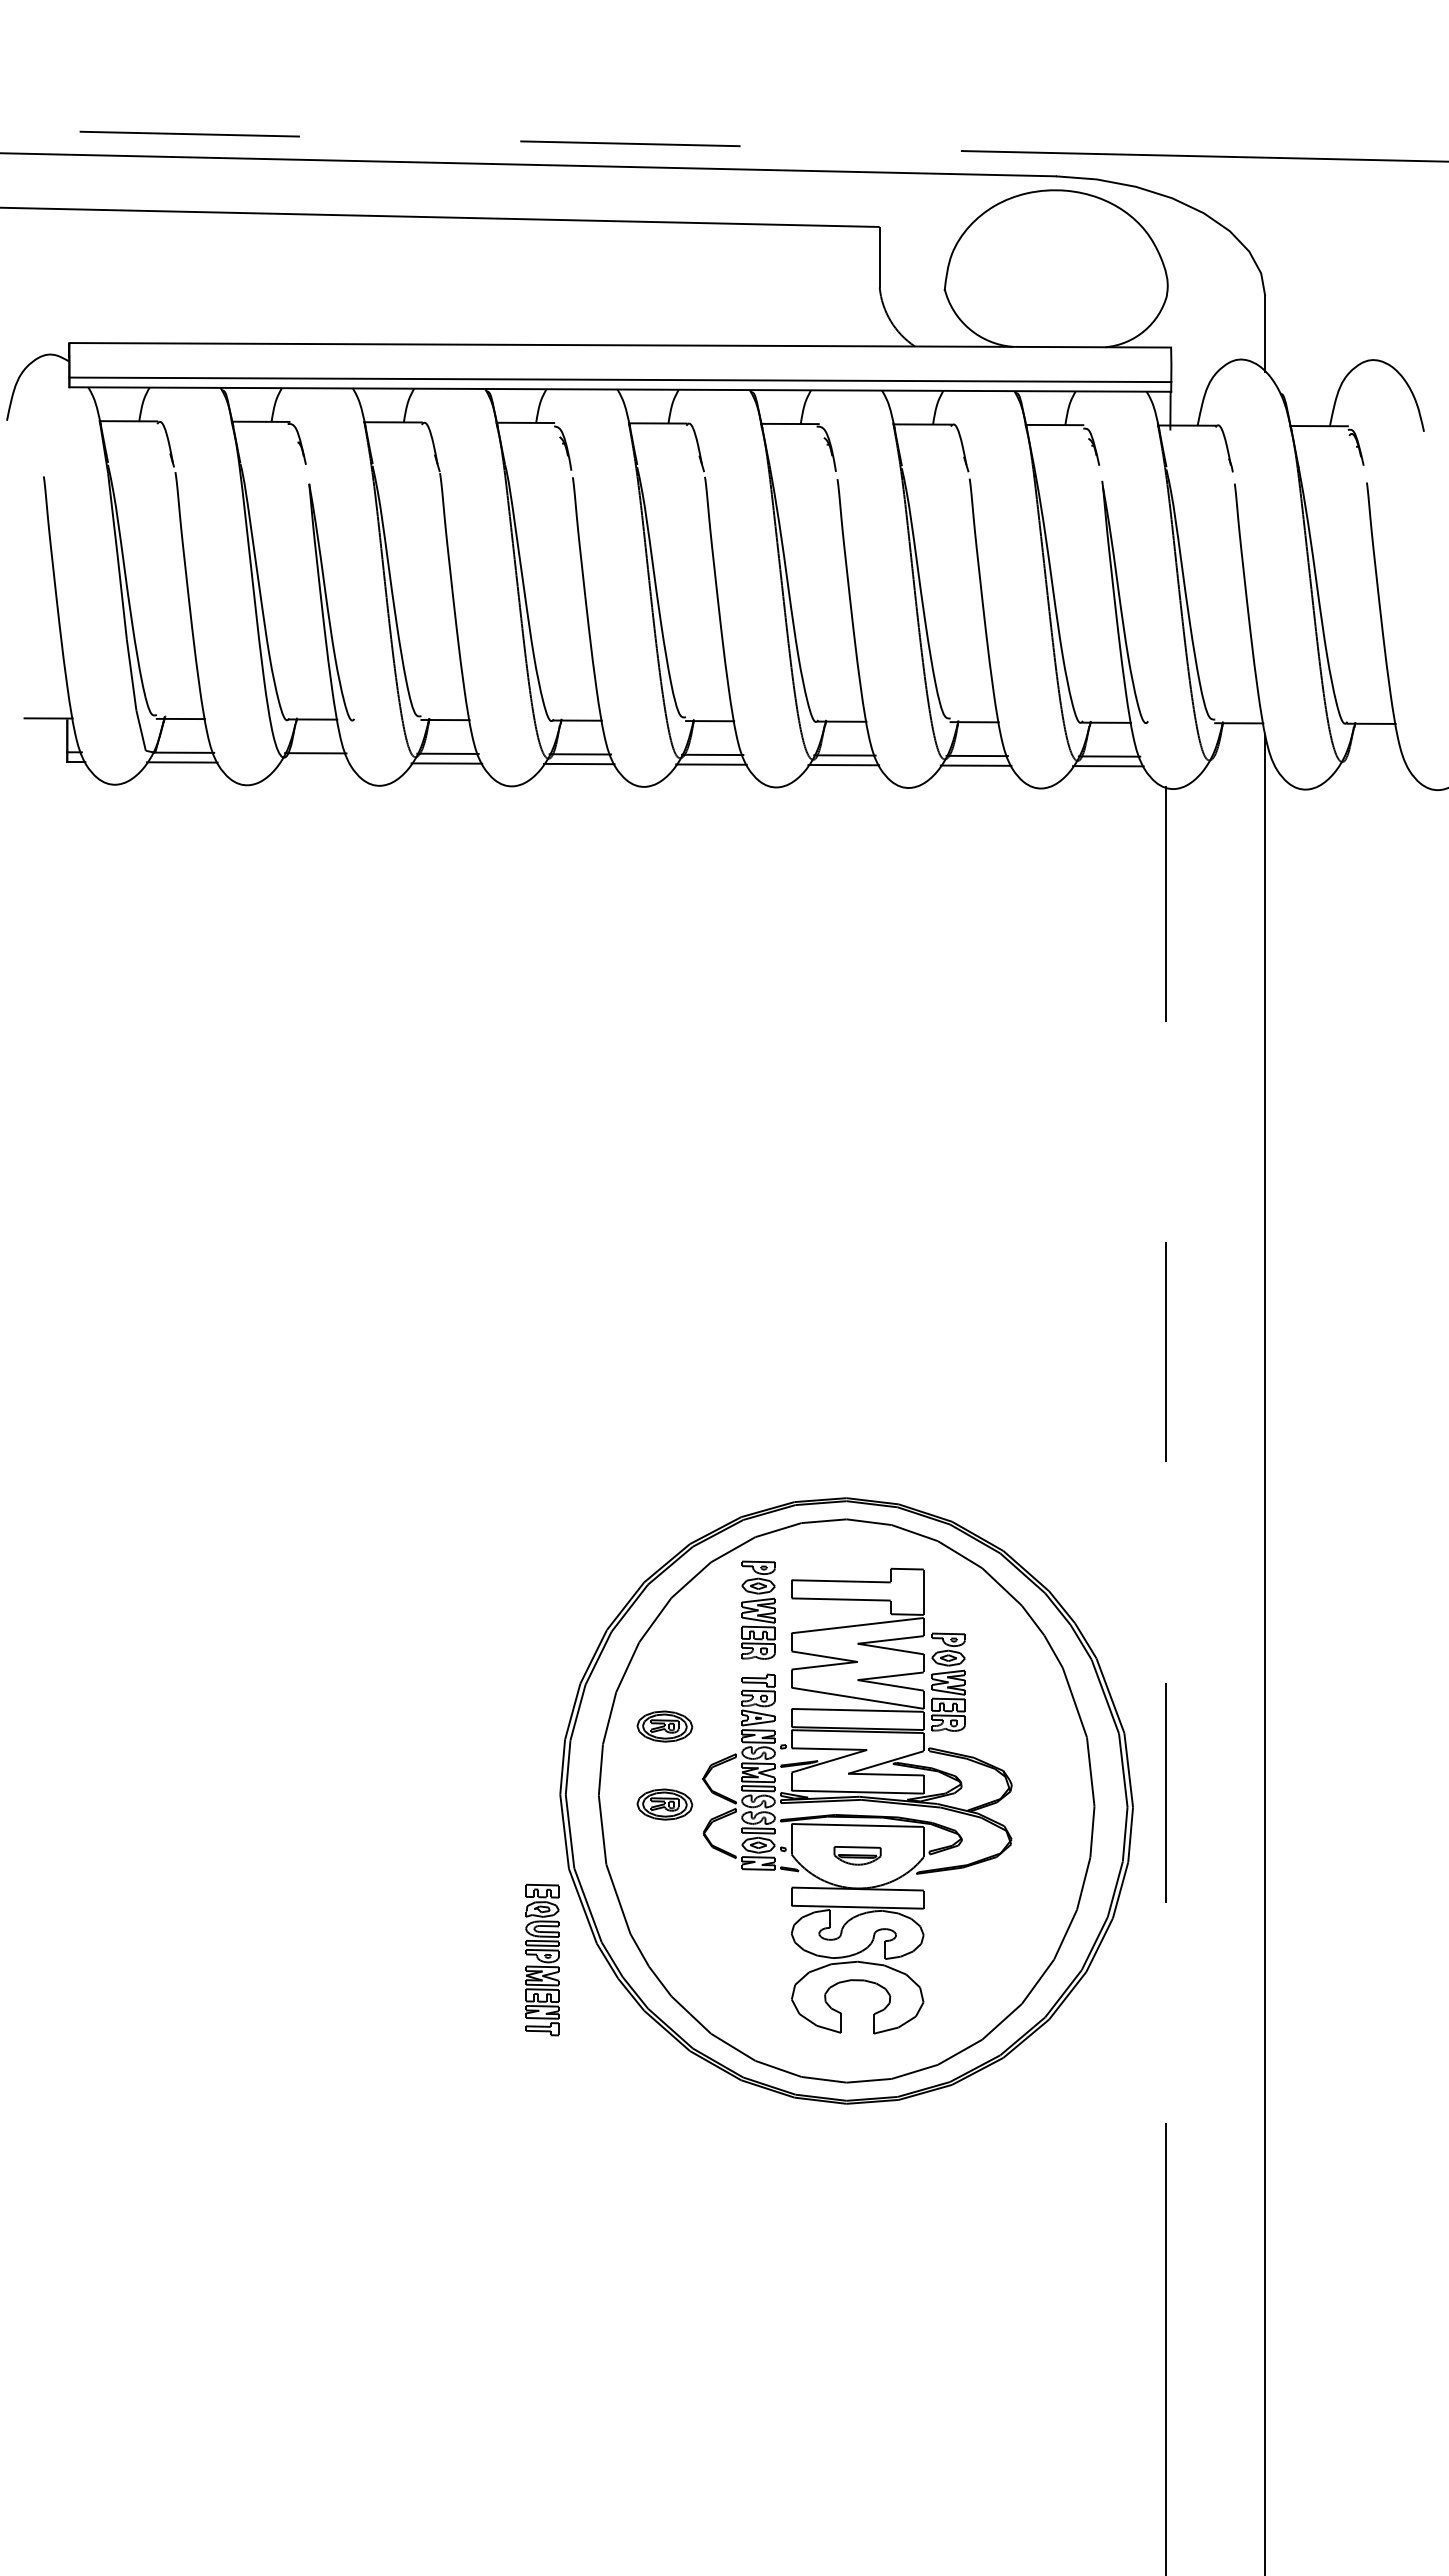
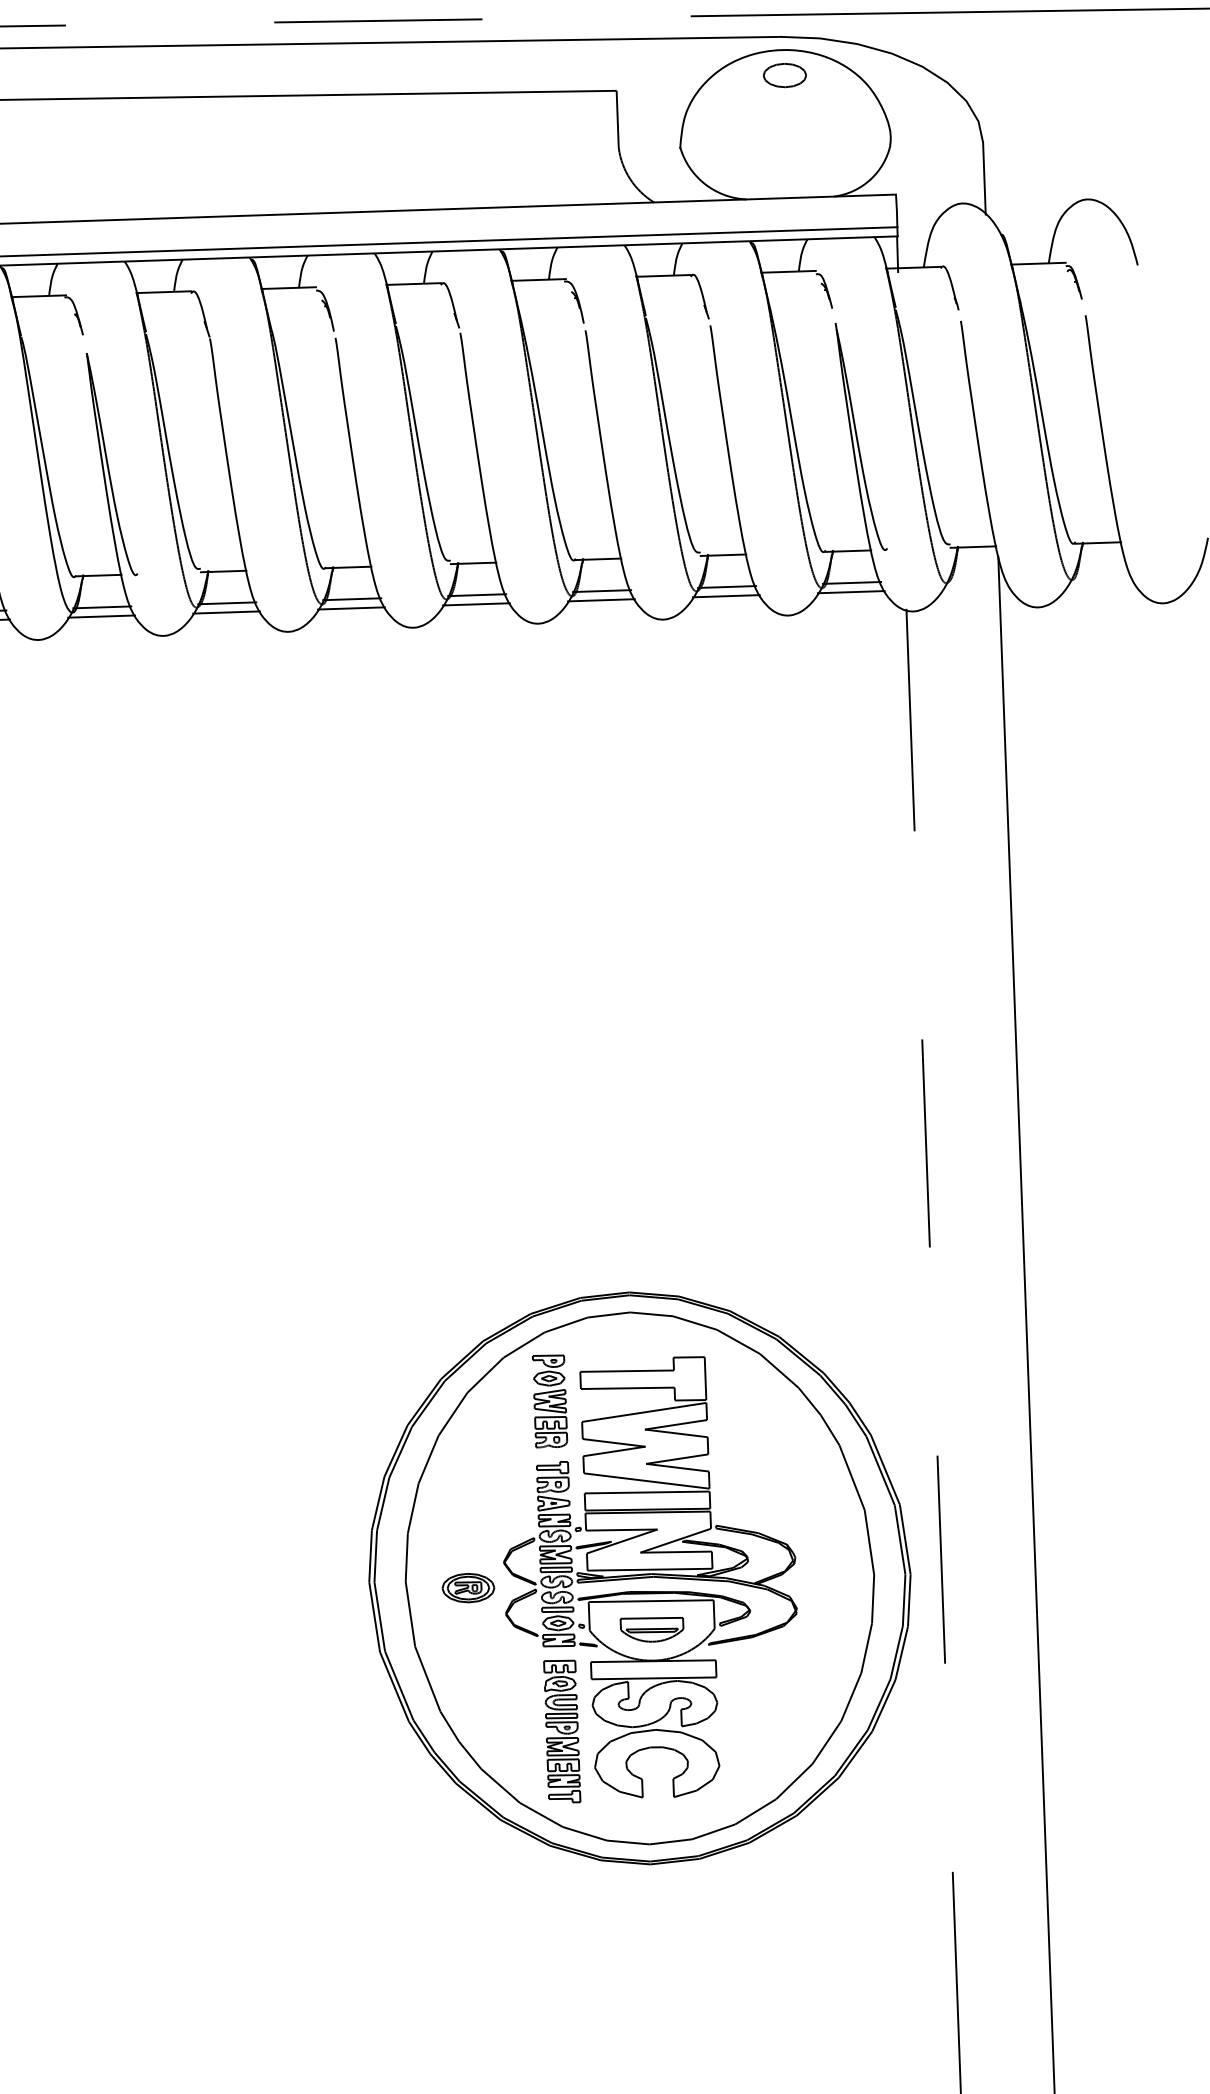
part: (1058, 217) -> (785, 75), added
line: (314, 762) -> (101, 616), added
part: (948, 1681) -> (731, 1462), removed
part: (664, 1726) -> (465, 1514), removed
part: (857, 1855) -> (652, 1629), size x1.43
part: (542, 1959) -> (562, 1731), moved

